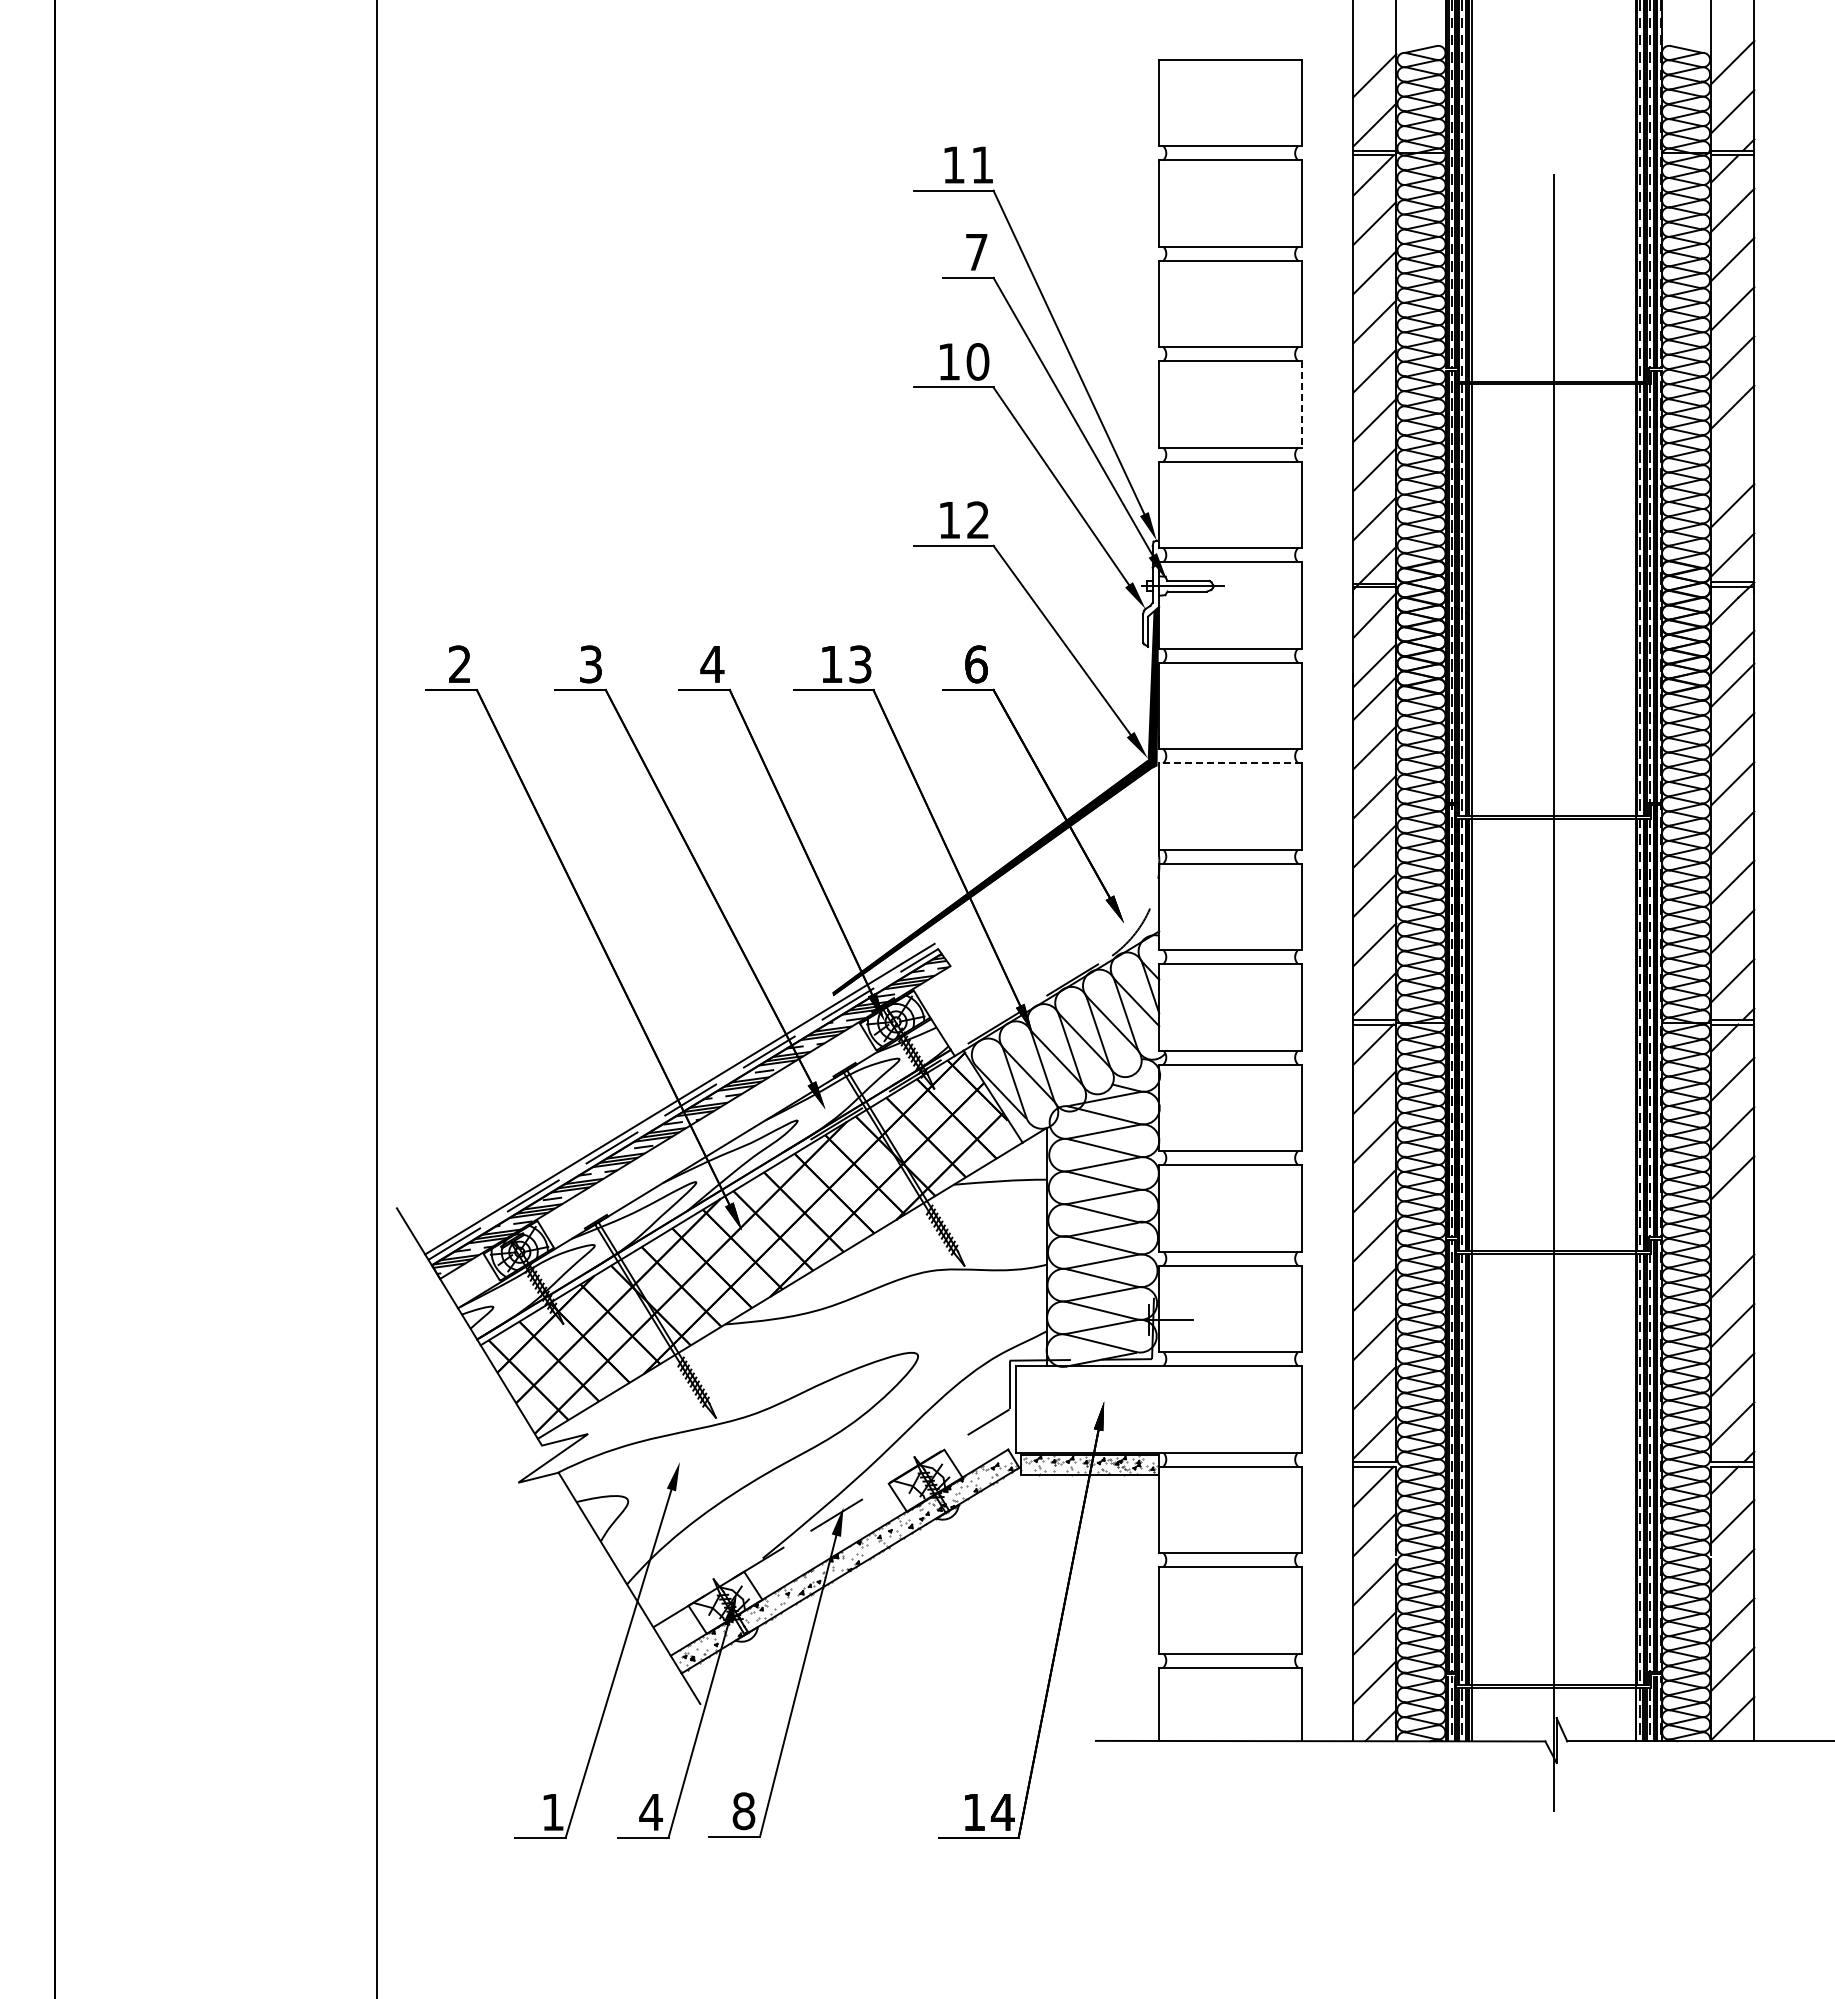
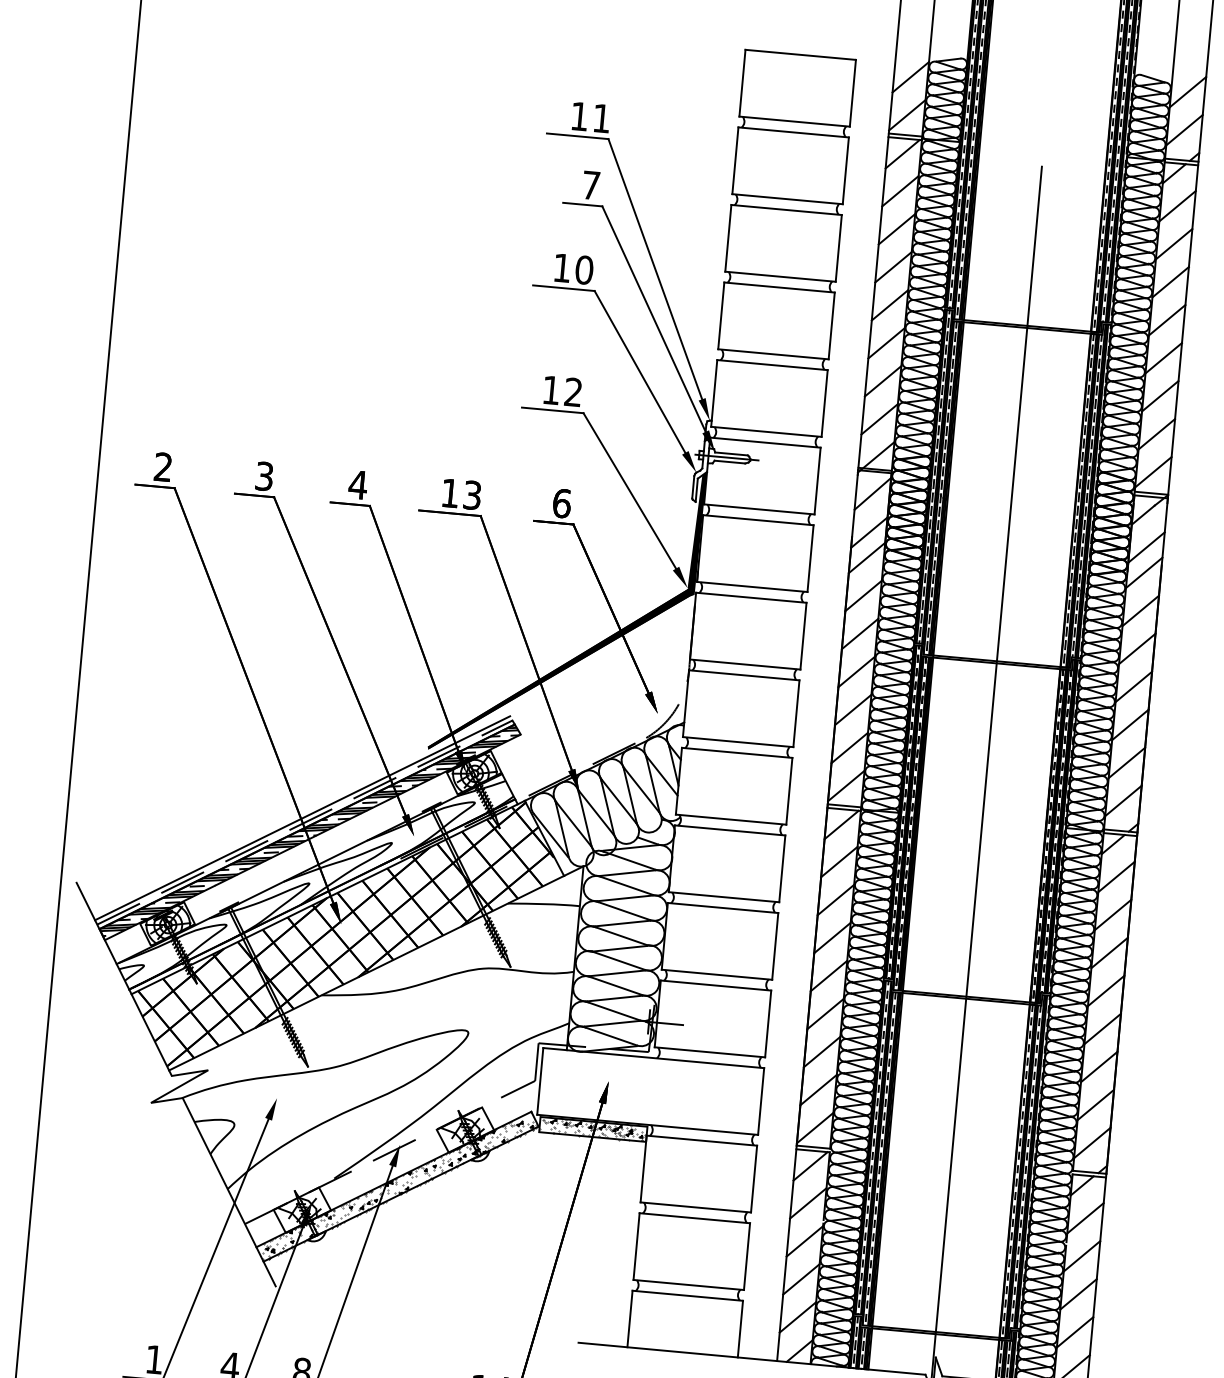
line: (1302, 405) -> (831, 326), dashed -> solid
line: (1732, 456) -> (1160, 396), added
line: (1230, 763) -> (751, 597), dashed -> solid
line: (1732, 1226) -> (1106, 990), added

